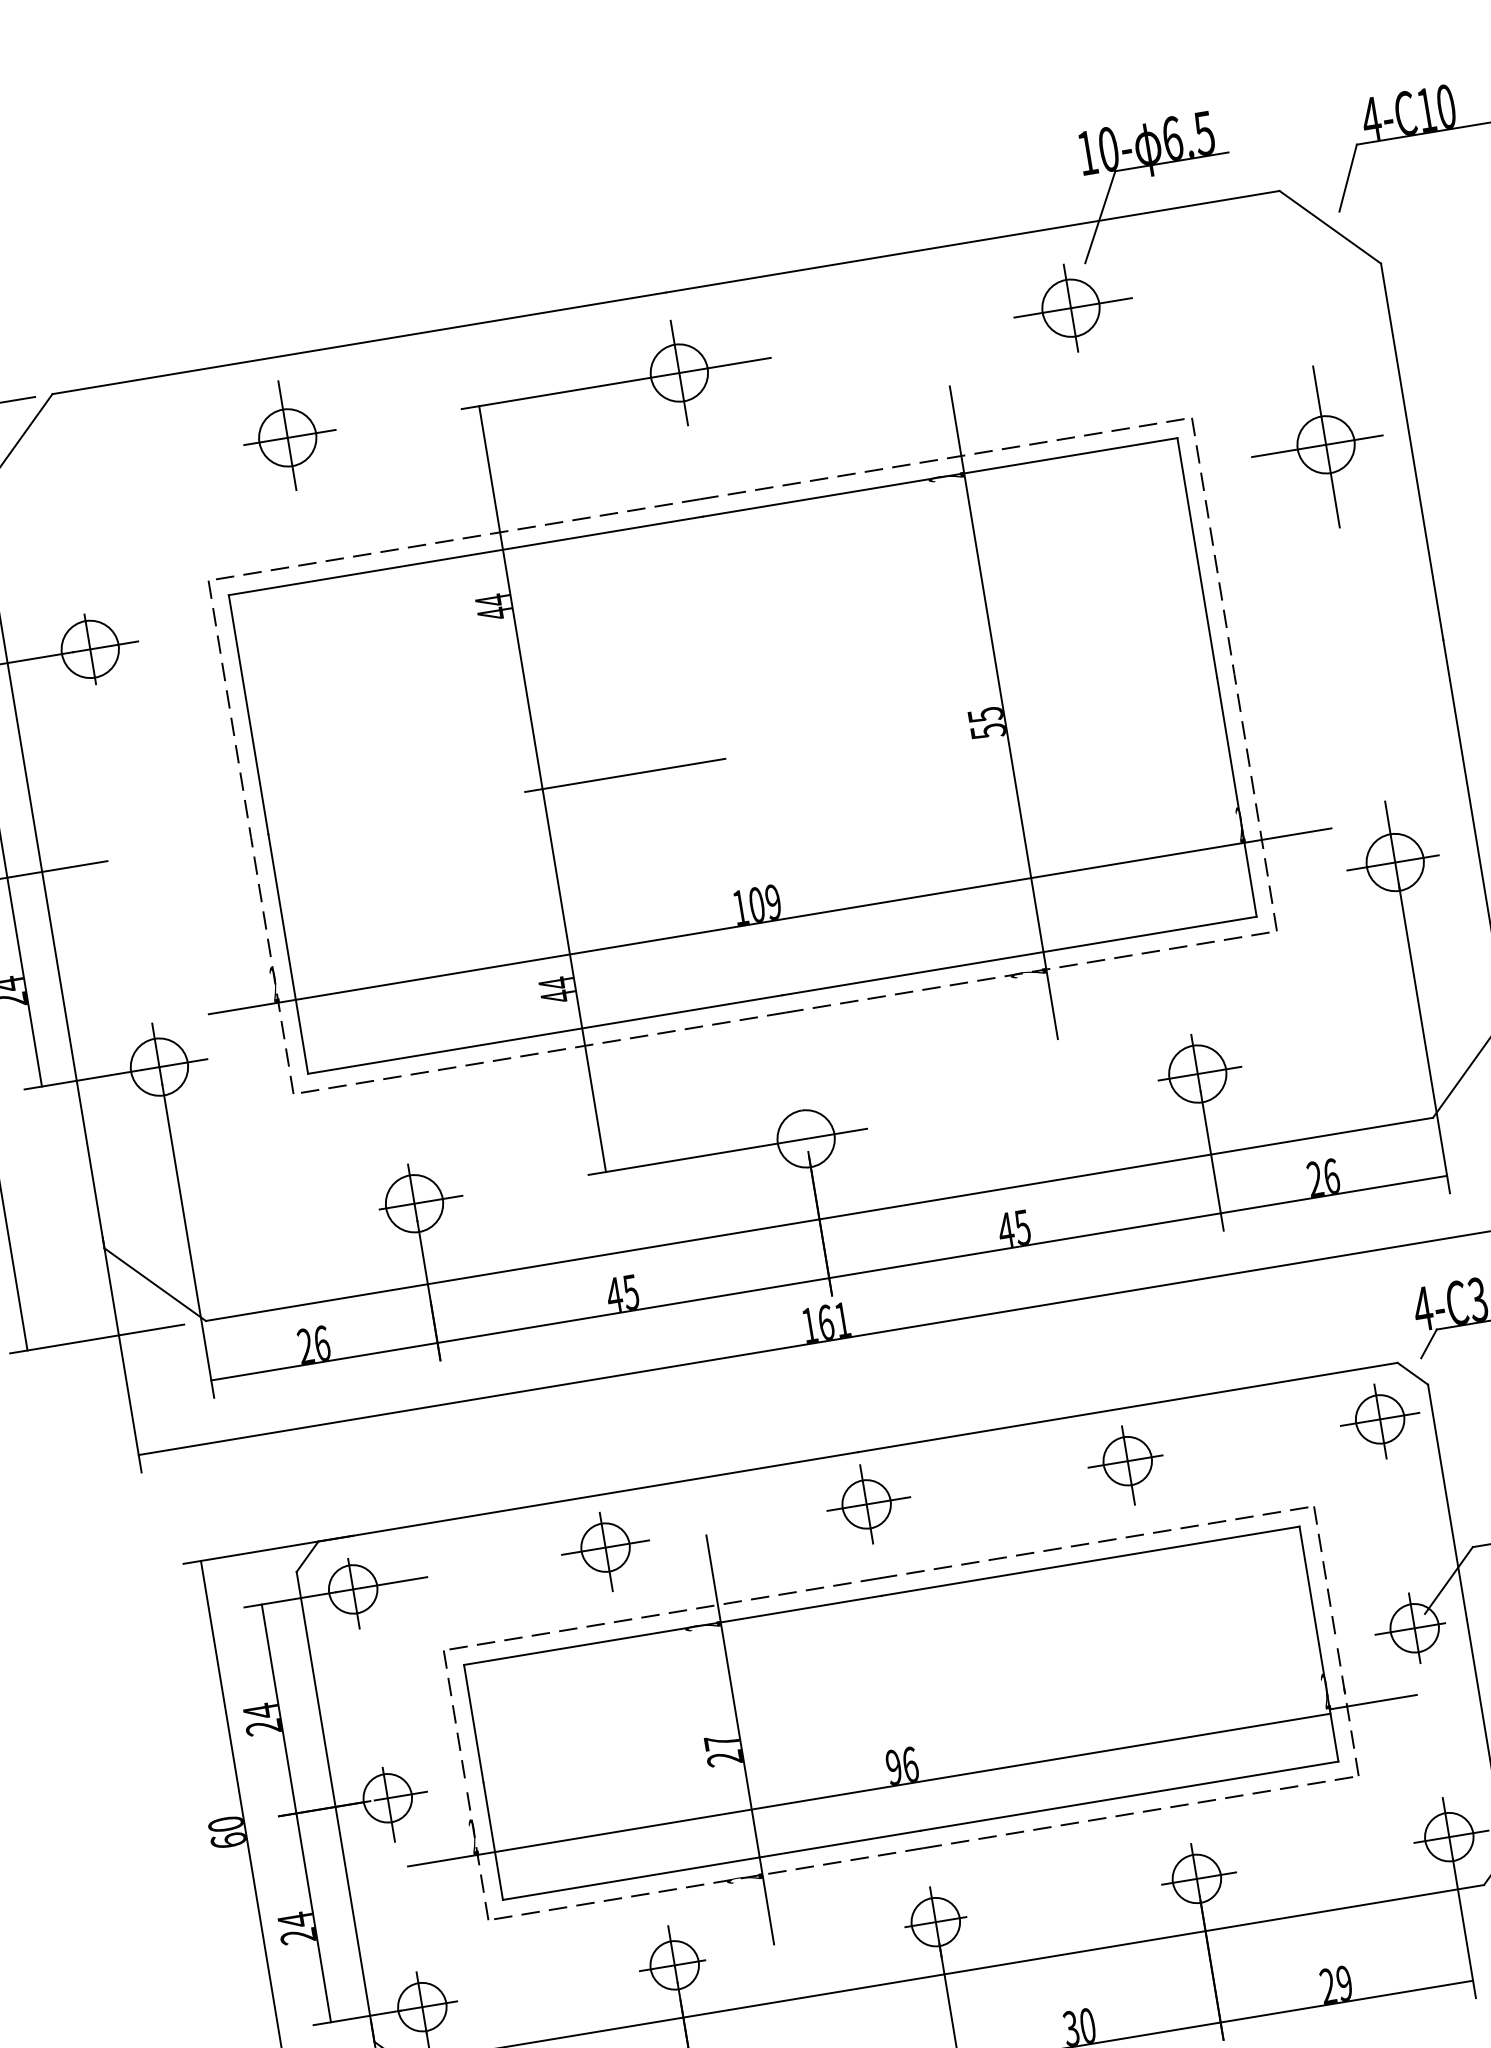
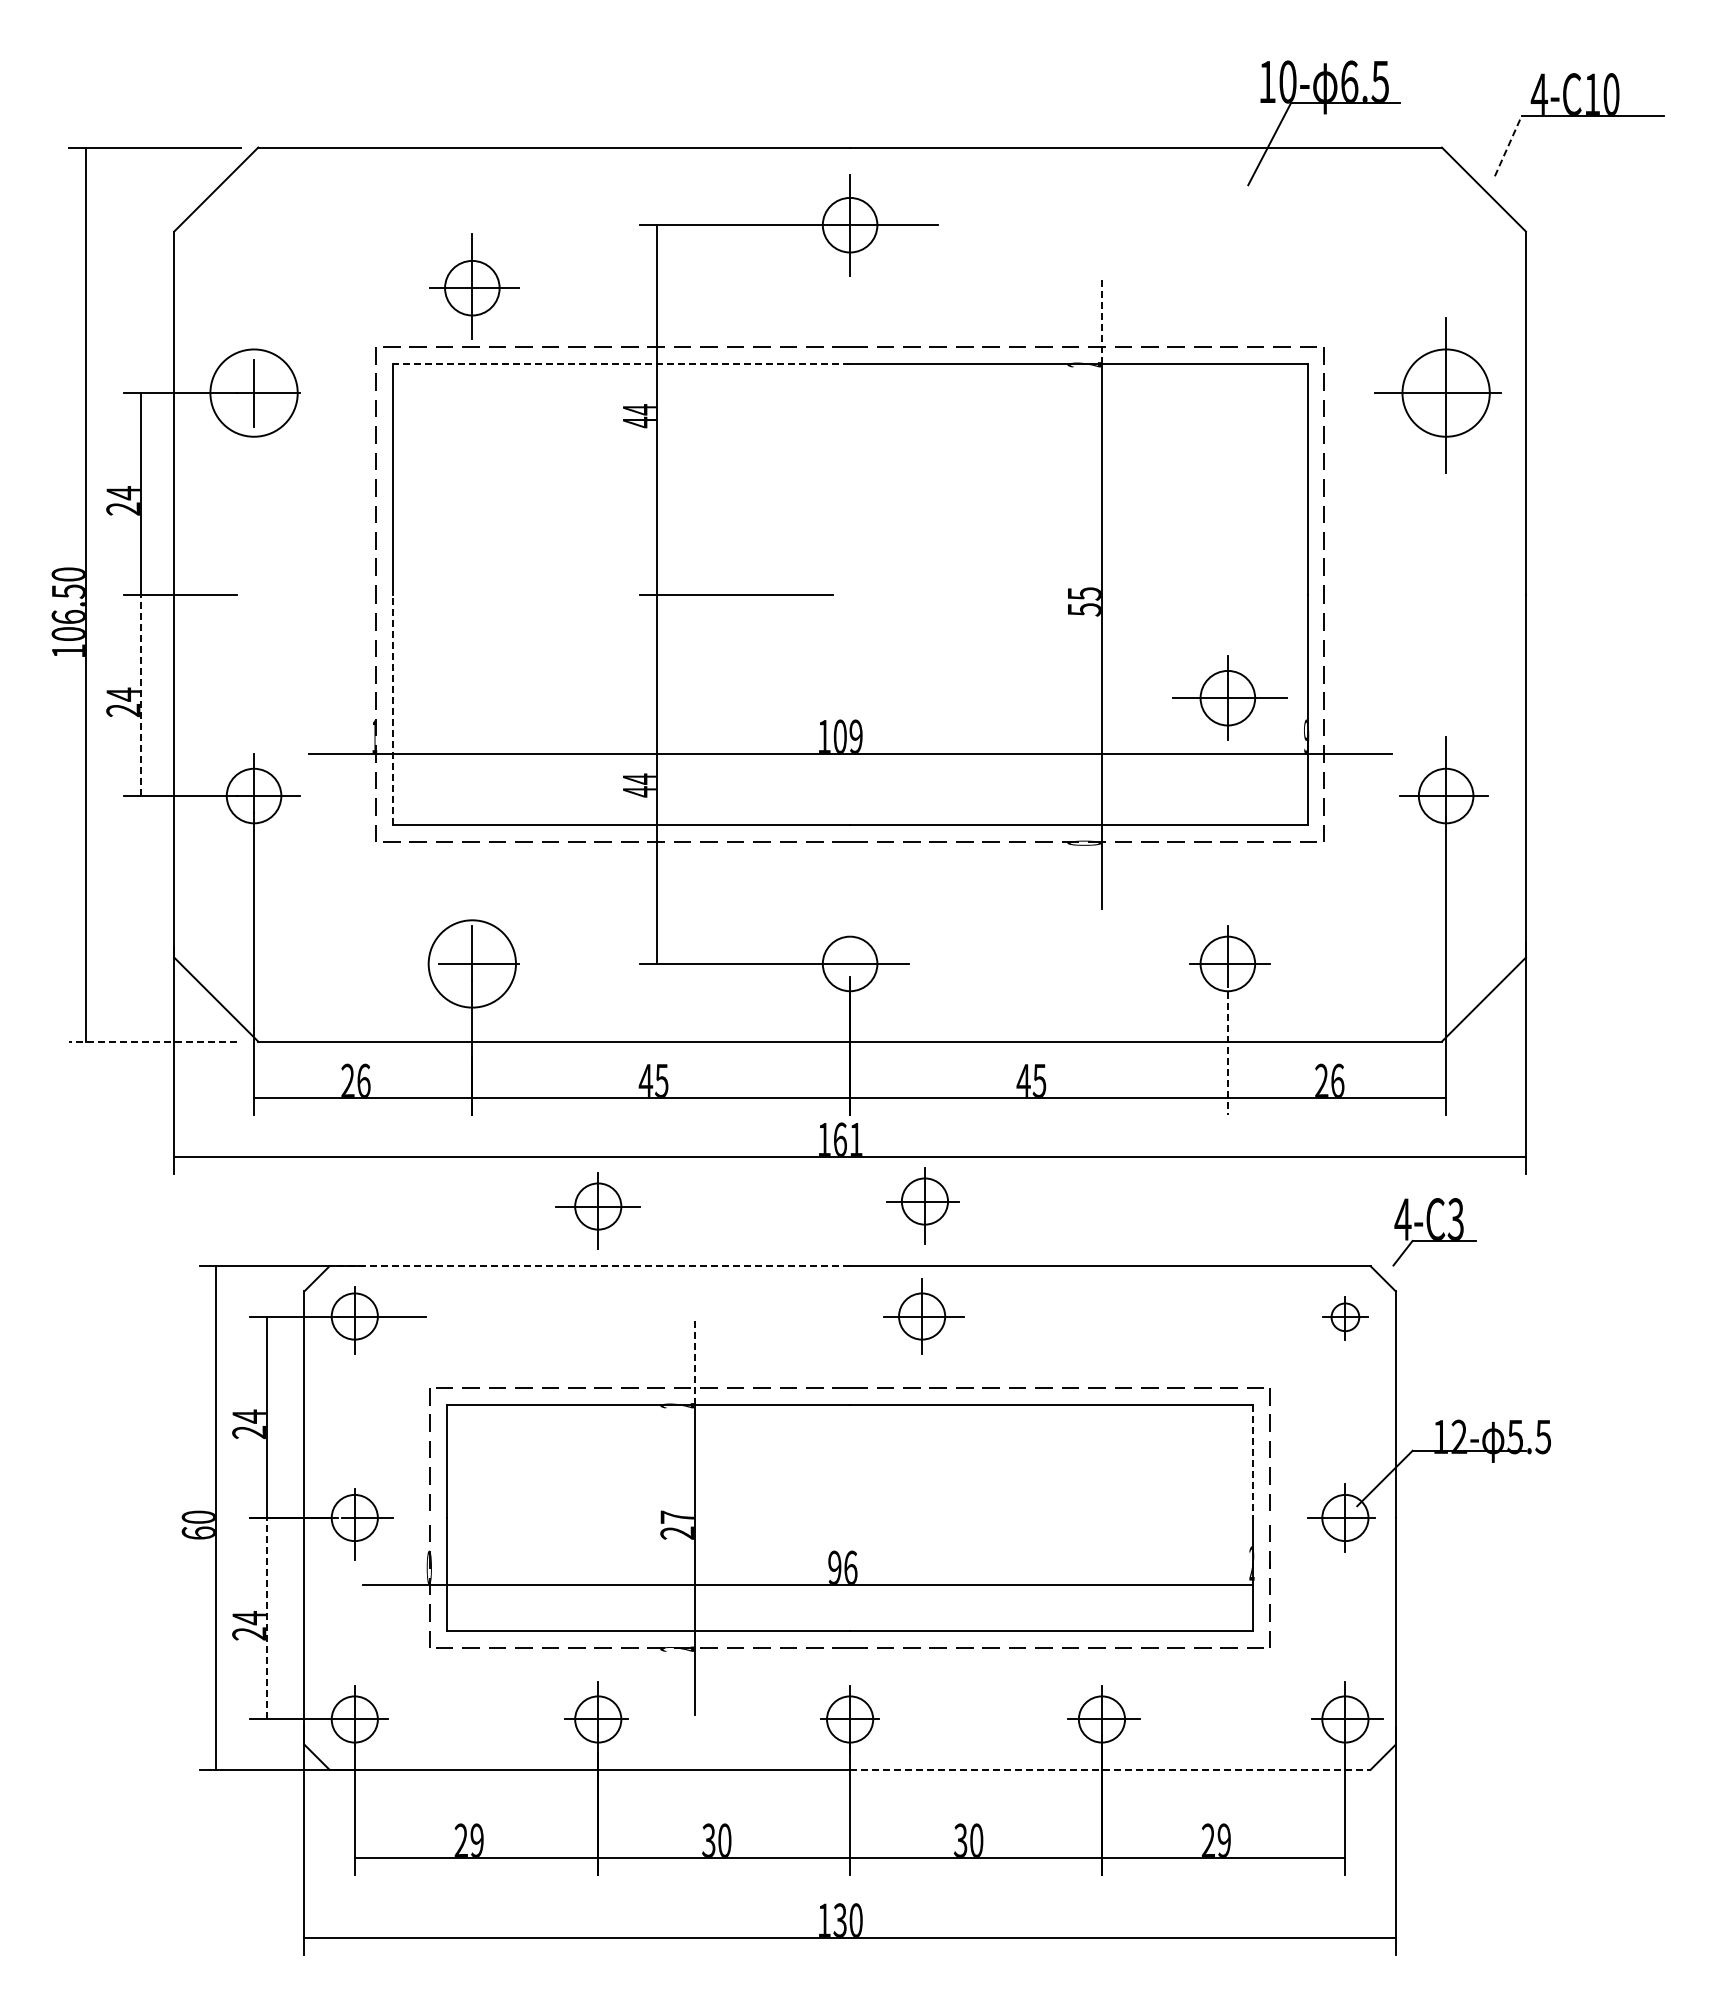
line: (1348, 178) -> (1508, 146), solid -> dashed
part: (1072, 307) -> (1229, 697), moved
line: (956, 429) -> (1101, 321), solid -> dashed
part: (289, 435) -> (474, 286), moved
circle: (1325, 444) -> (1445, 392), size x1.6
line: (466, 555) -> (621, 363), solid -> dashed
circle: (89, 648) -> (253, 392), size x1.6
text: (1240, 824) -> (1306, 736), 2 -> 9
line: (288, 953) -> (392, 709), solid -> dashed
text: (1027, 972) -> (1083, 842), 2 -> 0
line: (24, 982) -> (140, 695), solid -> dashed
text: (273, 983) -> (374, 735), 2 -> 1
line: (1211, 1161) -> (1227, 1048), solid -> dashed
circle: (414, 1203) -> (472, 963), size x1.6
line: (97, 1338) -> (153, 1041), solid -> dashed
part: (1380, 1421) -> (1345, 1318), size x0.6
part: (1125, 1465) -> (922, 1205), moved
line: (587, 1497) -> (589, 1266), solid -> dashed
part: (868, 1504) -> (923, 1316), moved
part: (605, 1551) -> (597, 1210), moved
line: (713, 1578) -> (694, 1362), solid -> dashed
line: (1309, 1585) -> (1253, 1461), solid -> dashed
line: (1373, 1701) -> (1295, 1580), removed
text: (472, 1835) -> (428, 1566), 2 -> 0
line: (313, 1917) -> (266, 1618), solid -> dashed
line: (1214, 1929) -> (1110, 1769), solid -> dashed

